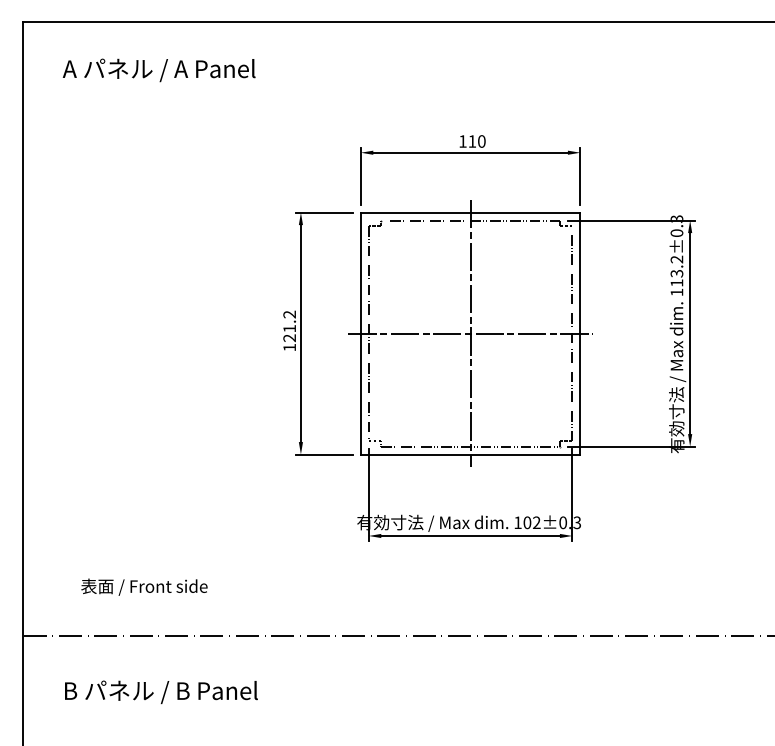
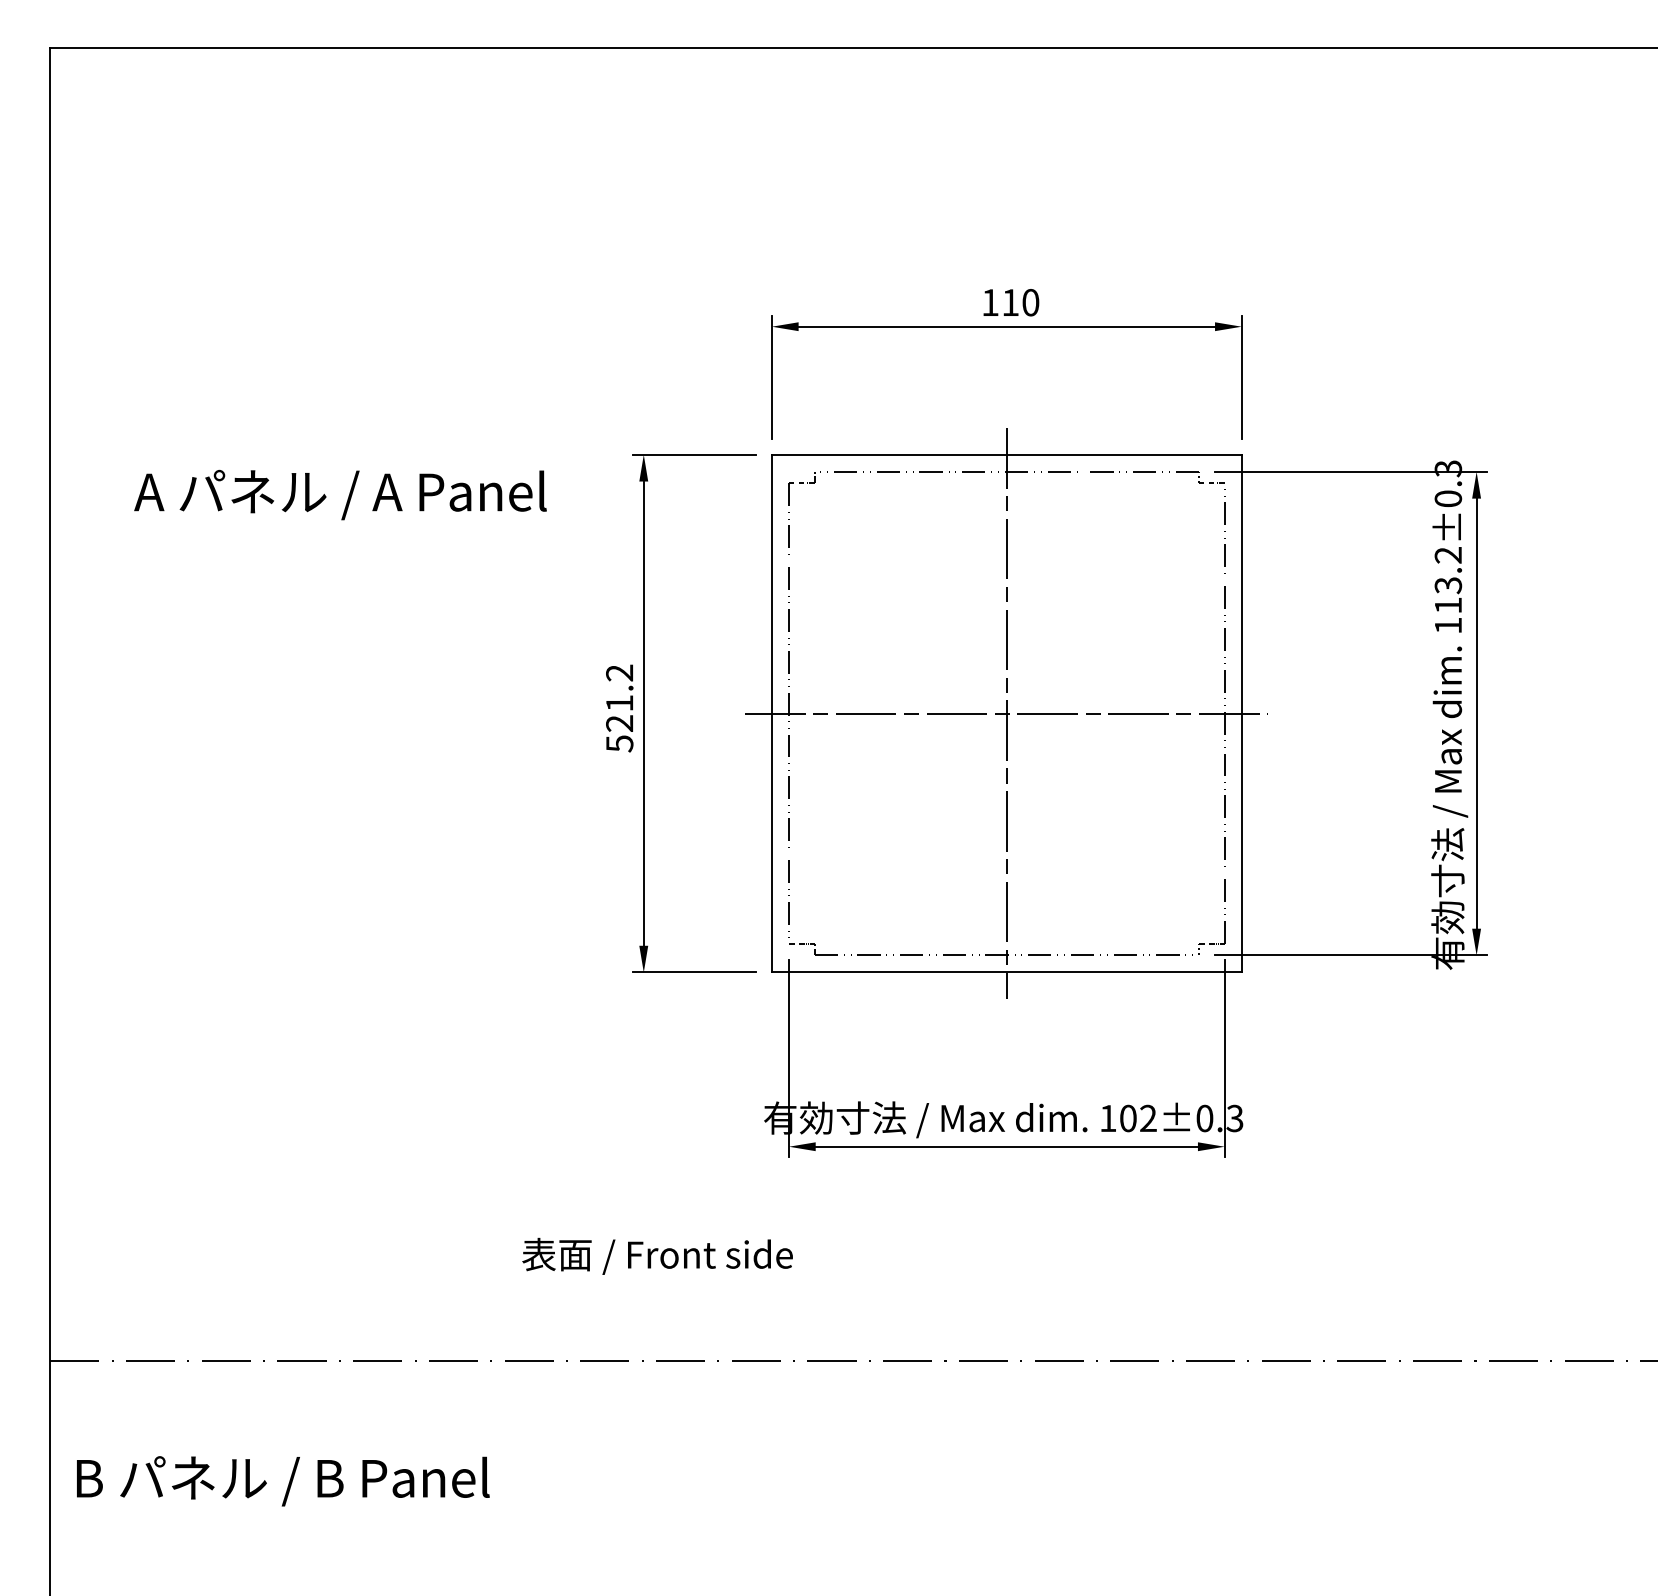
text: (158, 70) -> (339, 495), moved
text: (289, 347) -> (619, 743), 121.2 -> 521.2
text: (144, 586) -> (657, 1254), moved
text: (161, 692) -> (283, 1481), moved

